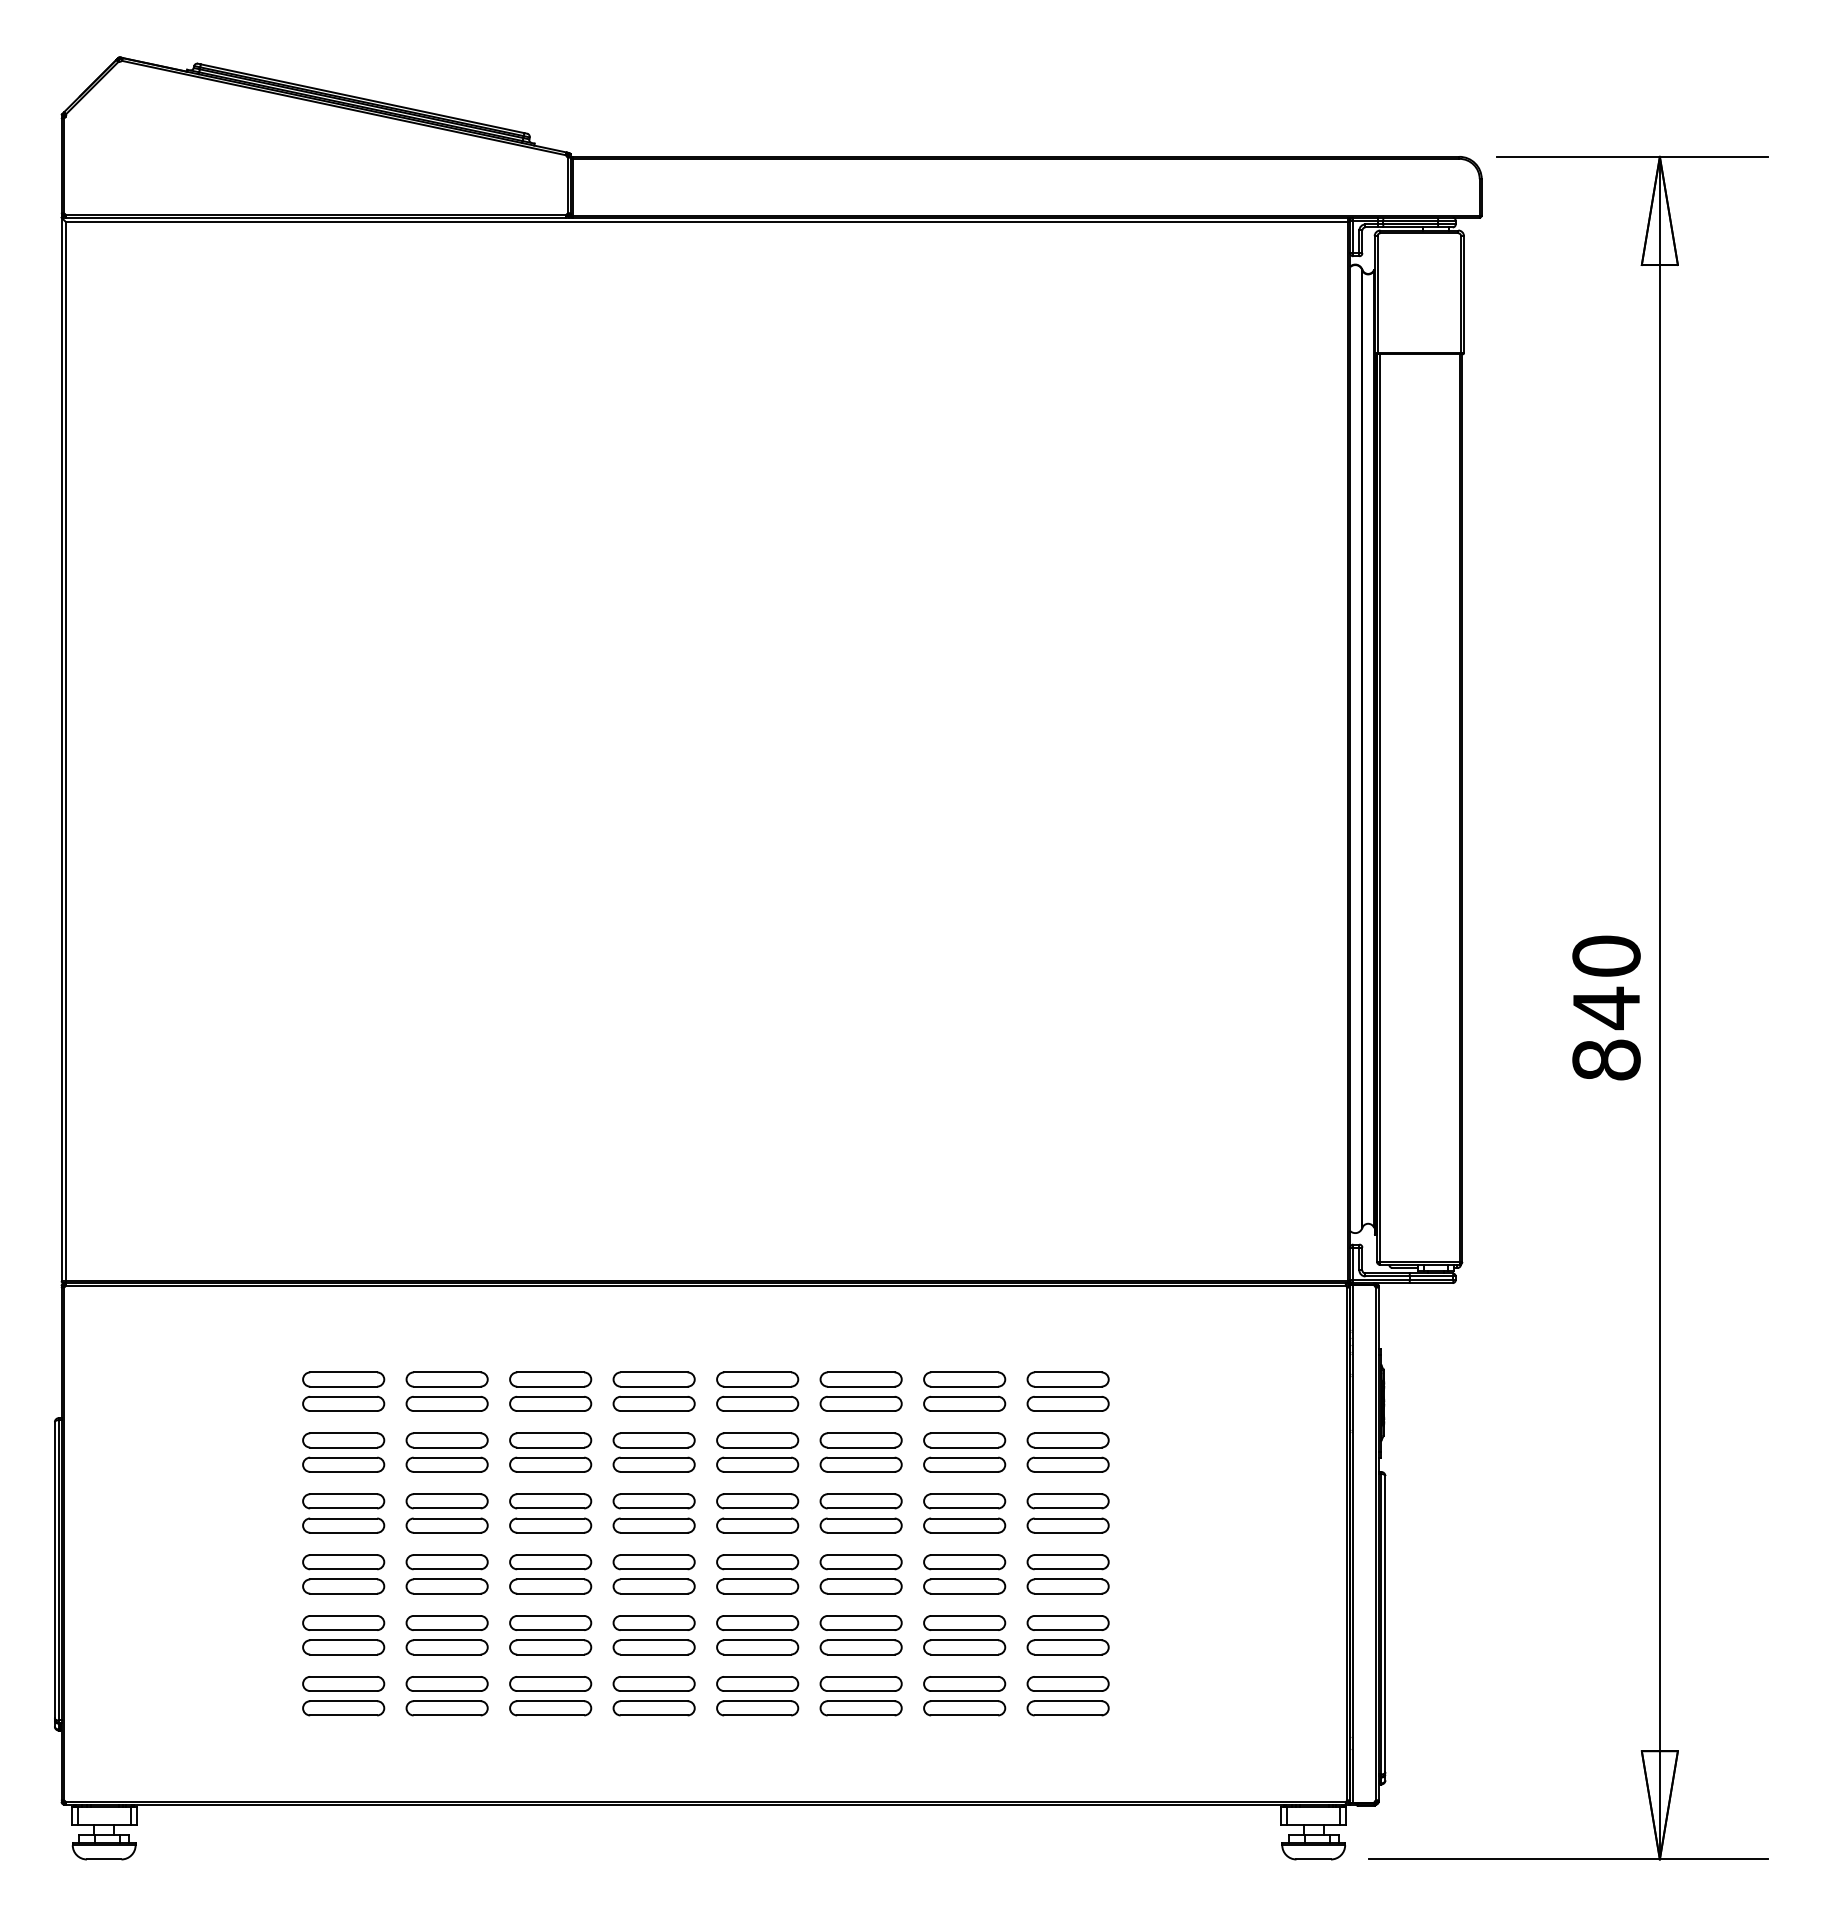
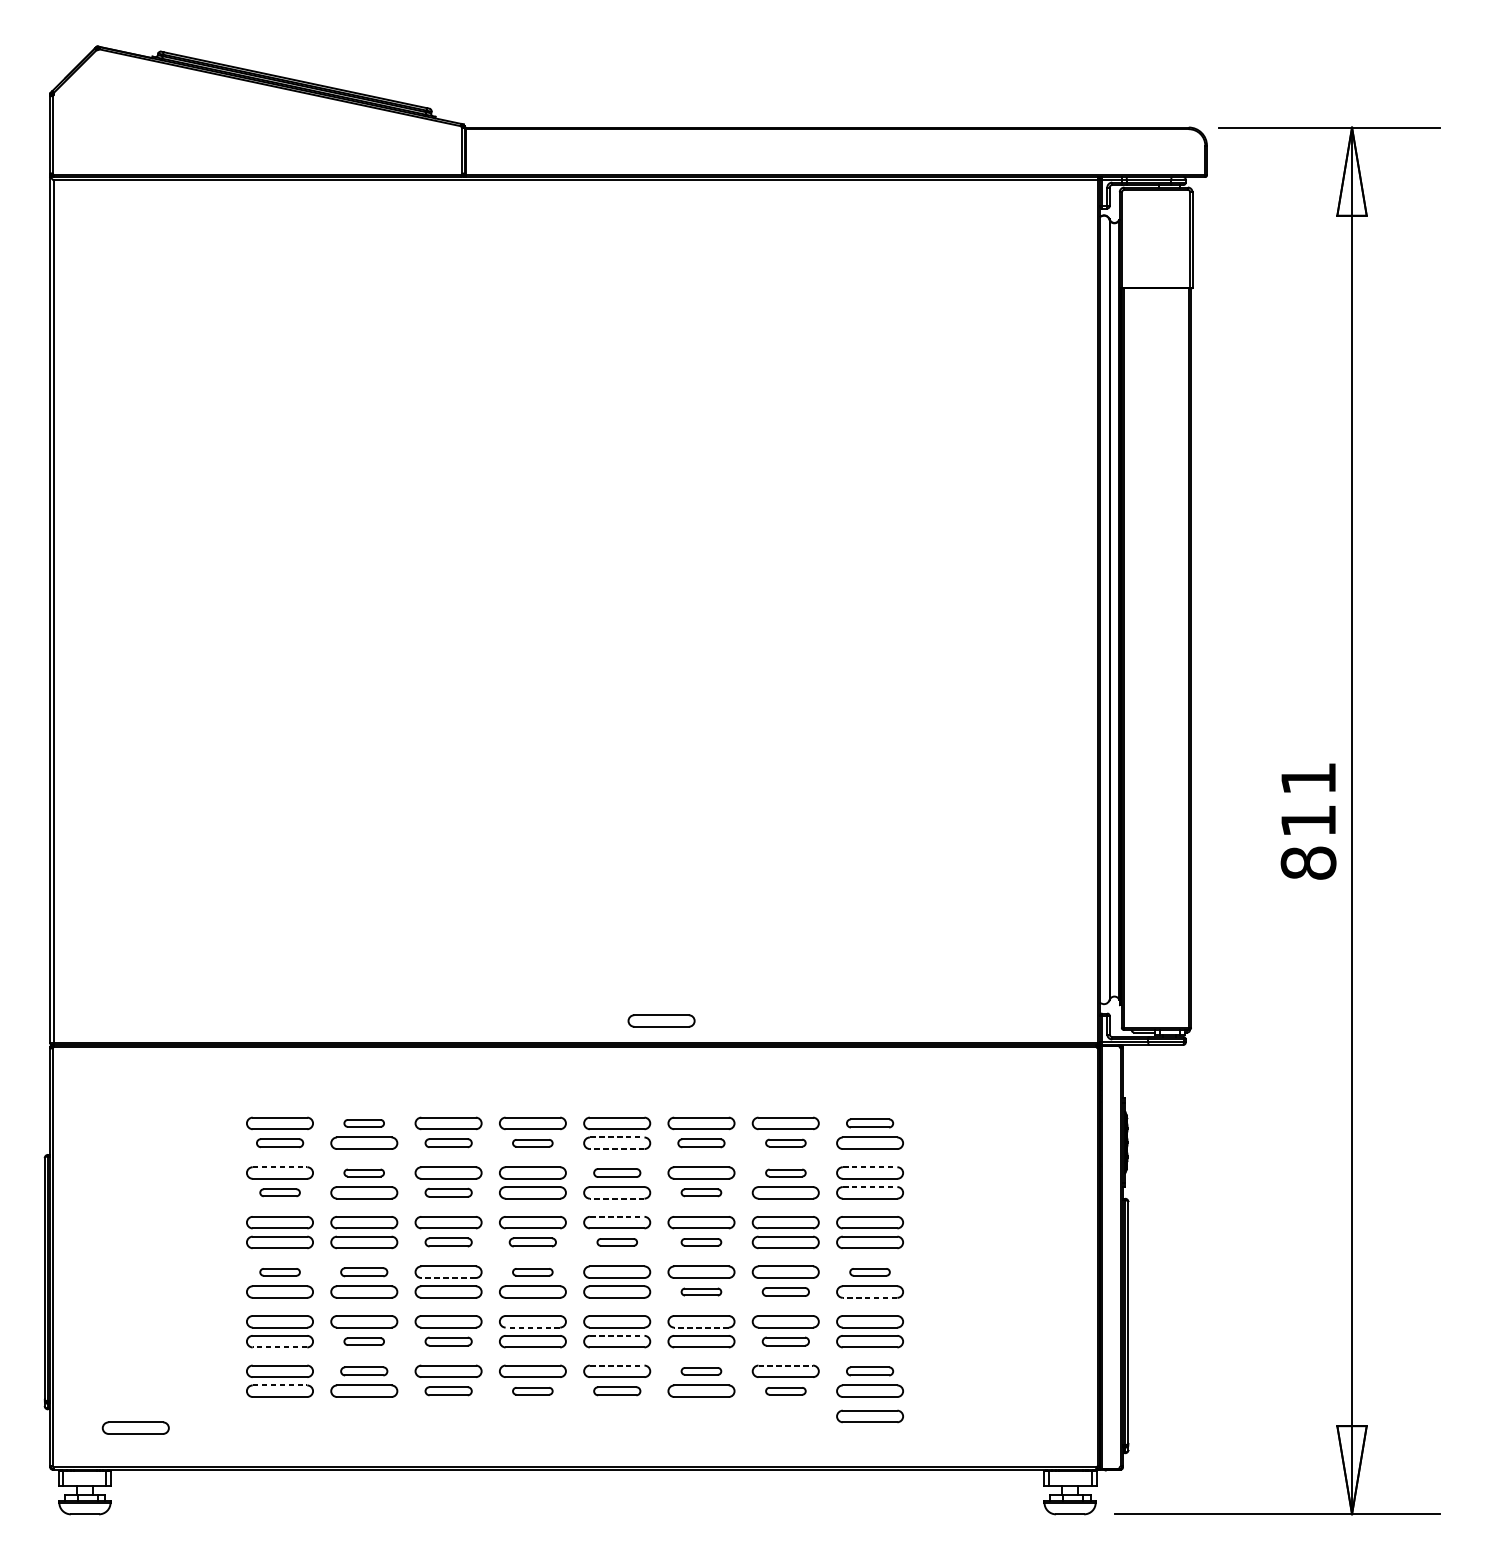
text: (1606, 982) -> (1308, 800), 840 -> 811
part: (811, 1253) -> (661, 1020), added
part: (446, 1379) -> (363, 1123), size x0.6
part: (1067, 1379) -> (869, 1123), size x0.7
line: (758, 1396) -> (617, 1137), solid -> dashed
part: (343, 1403) -> (279, 1142), size x0.7
part: (550, 1403) -> (448, 1142), size x0.7
part: (653, 1403) -> (532, 1142), size x0.6
part: (860, 1403) -> (700, 1142), size x0.7
part: (964, 1403) -> (785, 1142), size x0.6
line: (757, 1411) -> (617, 1149), solid -> dashed
line: (344, 1433) -> (280, 1167), solid -> dashed
line: (1068, 1433) -> (870, 1167), solid -> dashed
part: (446, 1440) -> (363, 1173), size x0.6
part: (757, 1440) -> (617, 1173), size x0.7
part: (964, 1440) -> (785, 1173), size x0.6
line: (1068, 1457) -> (870, 1186), solid -> dashed
part: (343, 1464) -> (279, 1192), size x0.6
part: (550, 1464) -> (448, 1192), size x0.7
part: (860, 1464) -> (700, 1192), size x0.6
line: (757, 1471) -> (617, 1198), solid -> dashed
line: (758, 1494) -> (617, 1217), solid -> dashed
part: (550, 1525) -> (448, 1242), size x0.7
part: (653, 1525) -> (532, 1242), size x0.7
part: (757, 1525) -> (617, 1242), size x0.6
part: (860, 1525) -> (700, 1242), size x0.6
part: (343, 1562) -> (279, 1272), size x0.6
part: (446, 1562) -> (363, 1272), size x0.7
part: (653, 1562) -> (532, 1272), size x0.6
part: (1067, 1562) -> (869, 1272), size x0.6
line: (550, 1569) -> (448, 1278), solid -> dashed
part: (860, 1586) -> (700, 1292), size x0.6
part: (964, 1586) -> (785, 1292), size x0.7
line: (1067, 1593) -> (869, 1297), solid -> dashed
line: (653, 1630) -> (532, 1327), solid -> dashed
line: (860, 1630) -> (700, 1327), solid -> dashed
line: (758, 1640) -> (617, 1335), solid -> dashed
part: (446, 1647) -> (363, 1341), size x0.6
part: (550, 1647) -> (448, 1341), size x0.7
part: (964, 1647) -> (785, 1341), size x0.7
line: (343, 1654) -> (279, 1347), solid -> dashed
line: (758, 1676) -> (617, 1365), solid -> dashed
line: (965, 1676) -> (786, 1365), solid -> dashed
part: (446, 1683) -> (363, 1371), size x0.7
part: (860, 1683) -> (700, 1371), size x0.6
part: (1067, 1683) -> (869, 1371), size x0.7
line: (344, 1701) -> (280, 1385), solid -> dashed
part: (550, 1708) -> (448, 1391), size x0.7
part: (653, 1708) -> (532, 1391), size x0.6
part: (757, 1708) -> (617, 1391), size x0.7
part: (964, 1708) -> (785, 1391), size x0.6
part: (1067, 1739) -> (869, 1416), added
part: (166, 1753) -> (135, 1428), added

